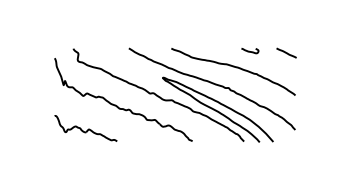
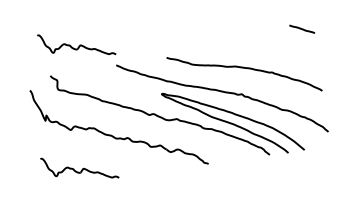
part: (98, 26) -> (76, 44), added
curve: (250, 51) -> (261, 46), removed
line: (286, 52) -> (301, 28), moved

